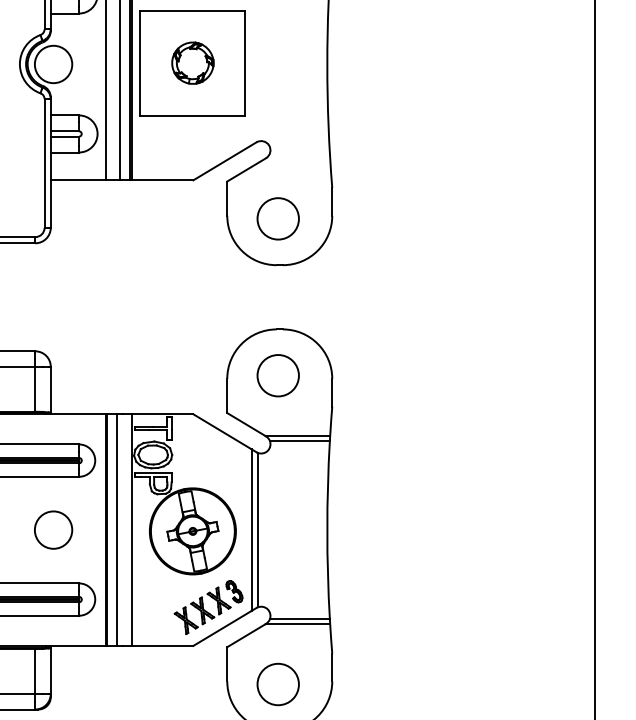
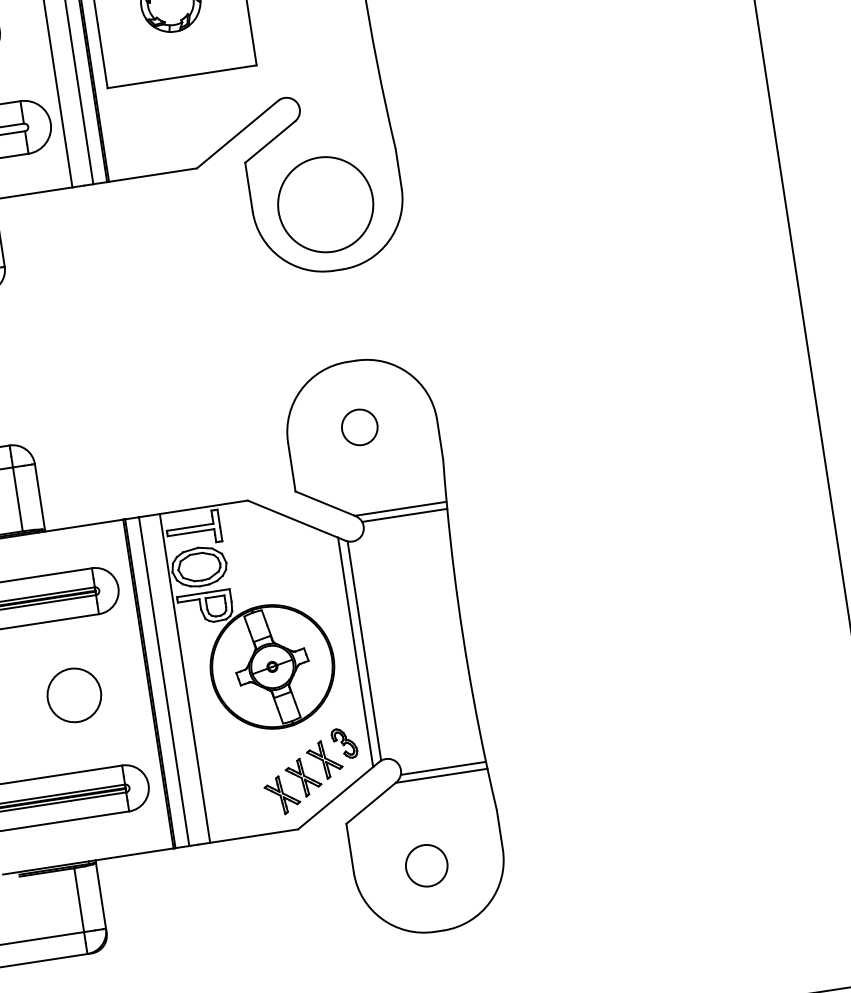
circle: (277, 218) -> (324, 204), size x1.6
circle: (277, 375) -> (358, 427), size x0.6
circle: (277, 684) -> (425, 865), size x0.7

